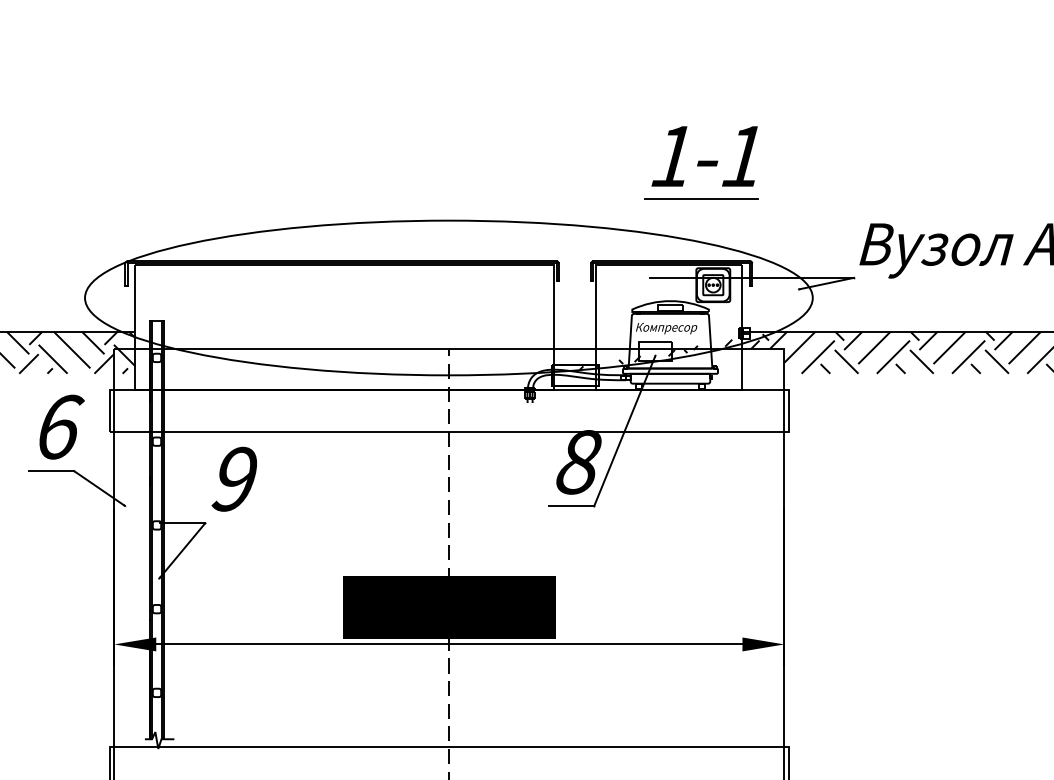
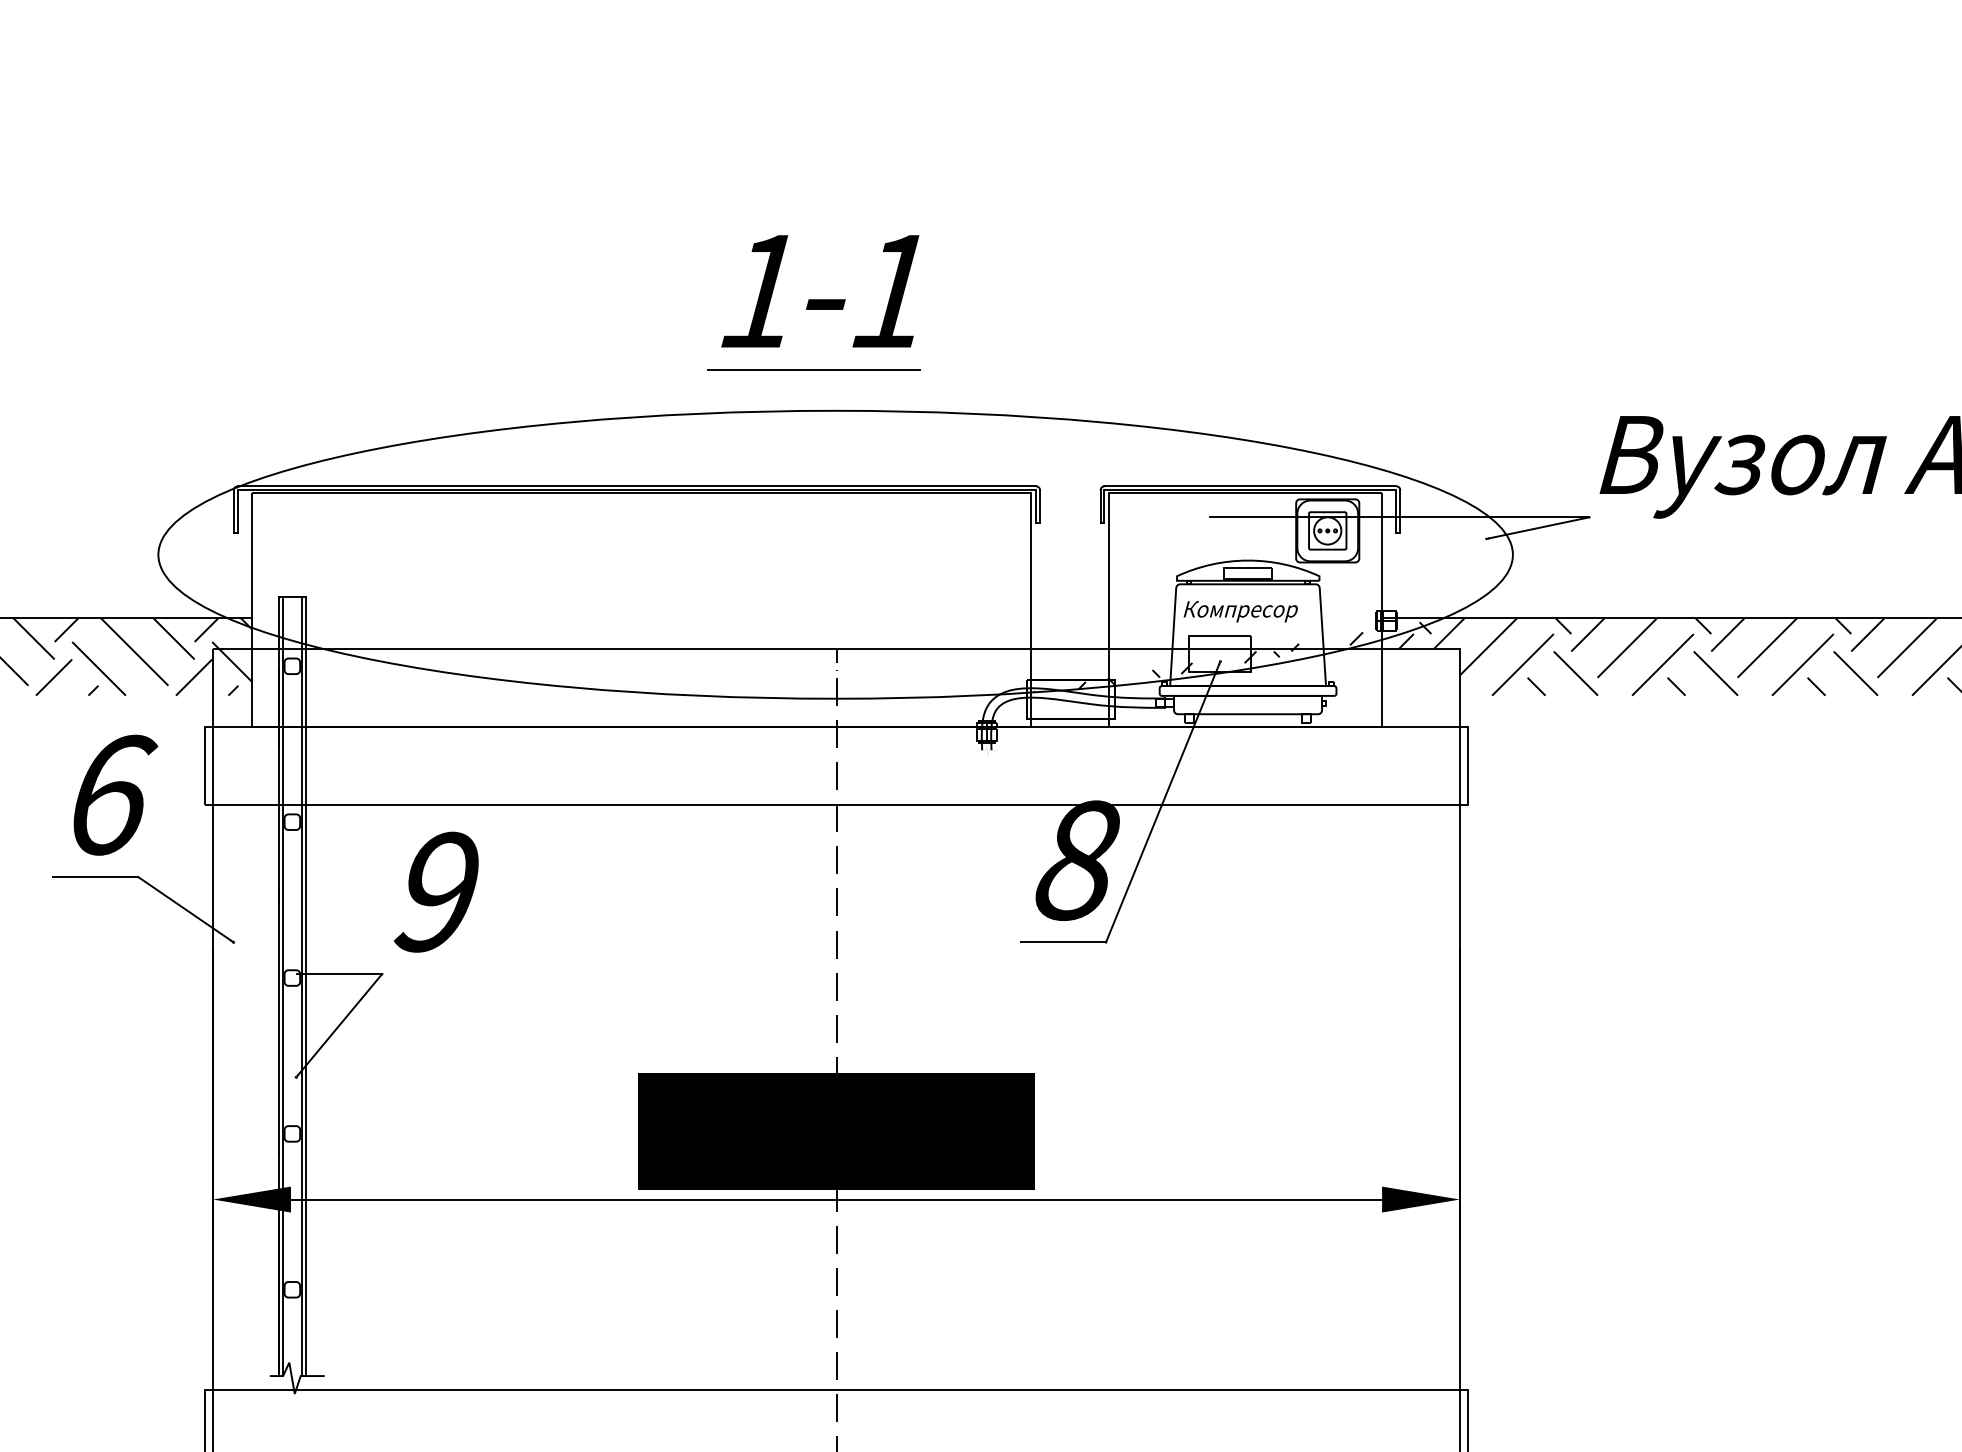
part: (701, 162) -> (814, 302), moved

